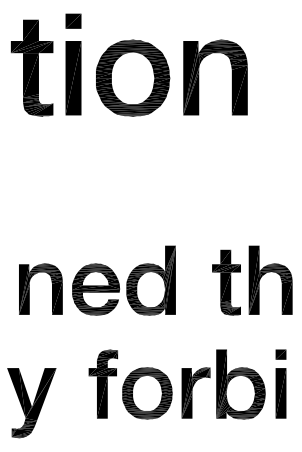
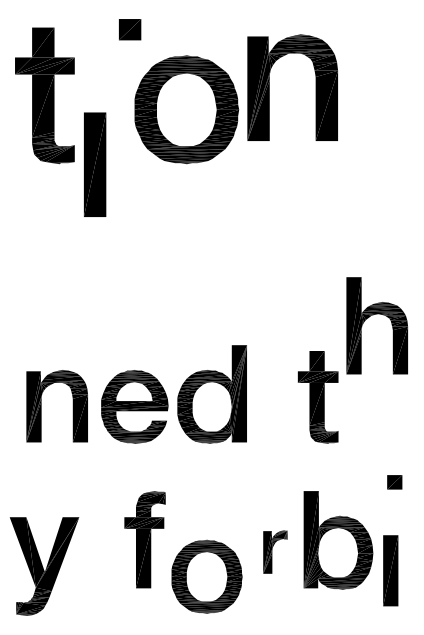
part: (73, 21) -> (130, 29), moved
part: (199, 77) -> (269, 87), moved
part: (73, 78) -> (95, 164), moved
part: (268, 272) -> (373, 315), moved
part: (280, 354) -> (394, 482), moved
part: (196, 392) -> (275, 551), size x0.6
part: (147, 393) -> (206, 576), moved
part: (280, 393) -> (390, 570), moved

